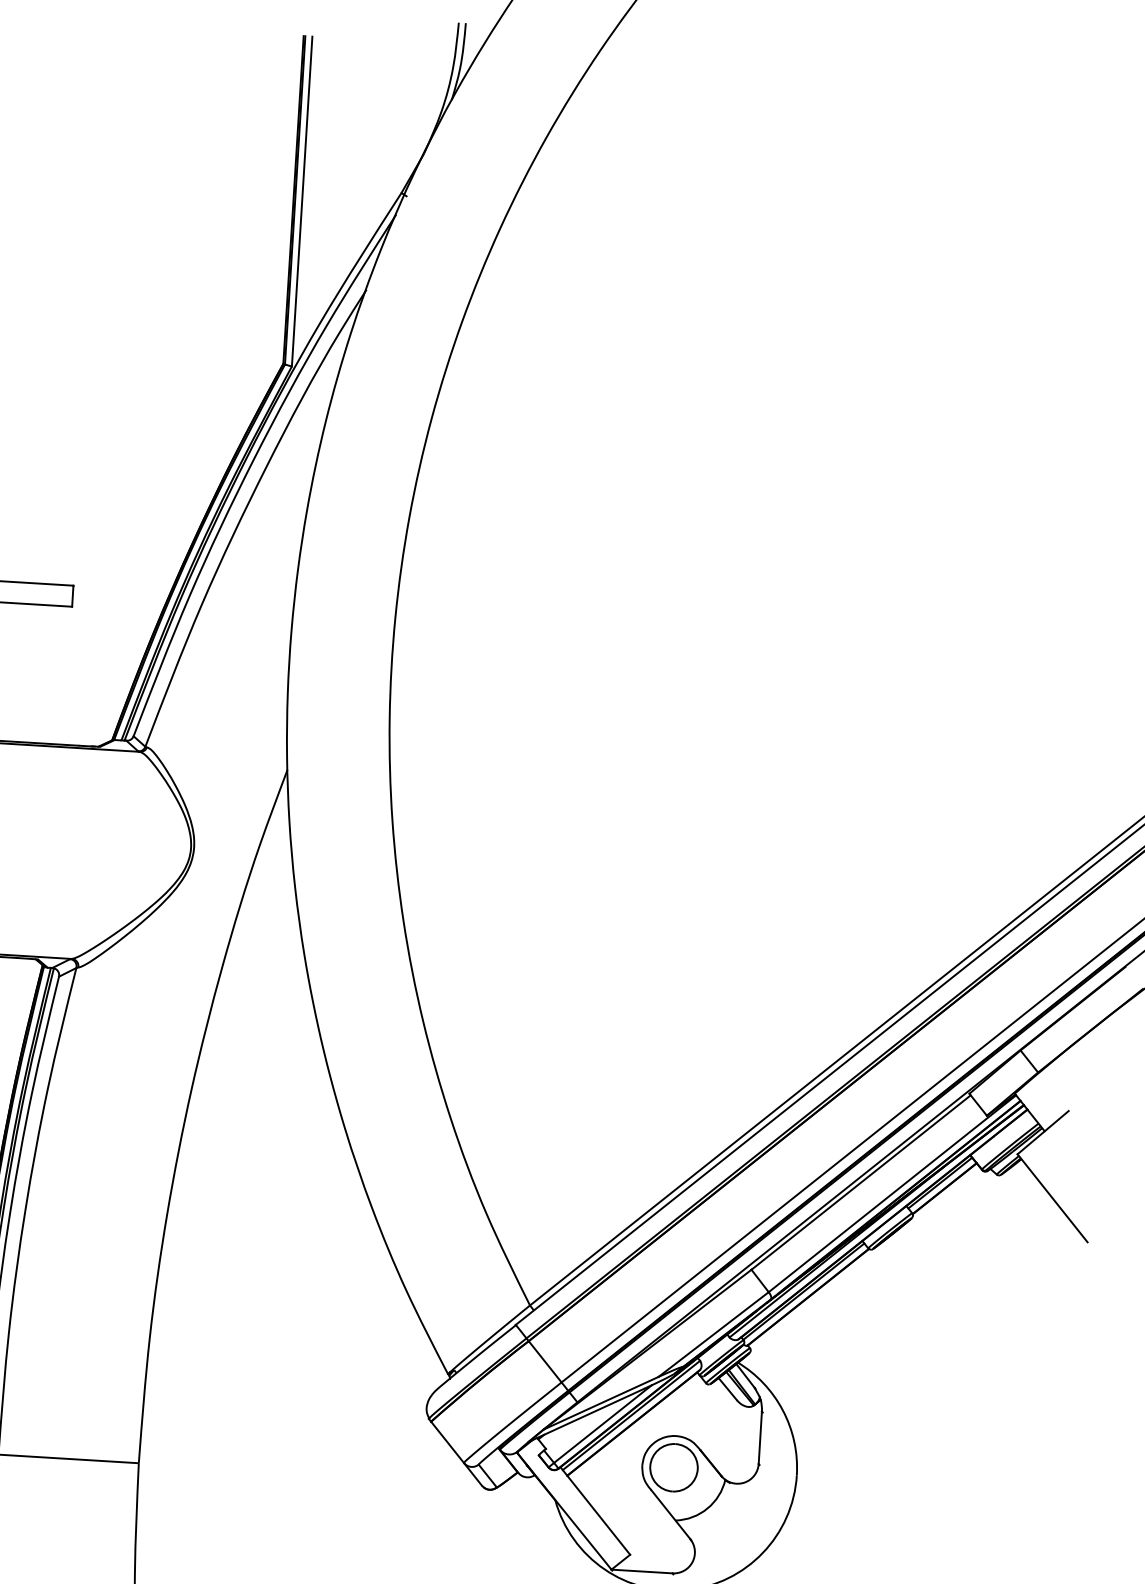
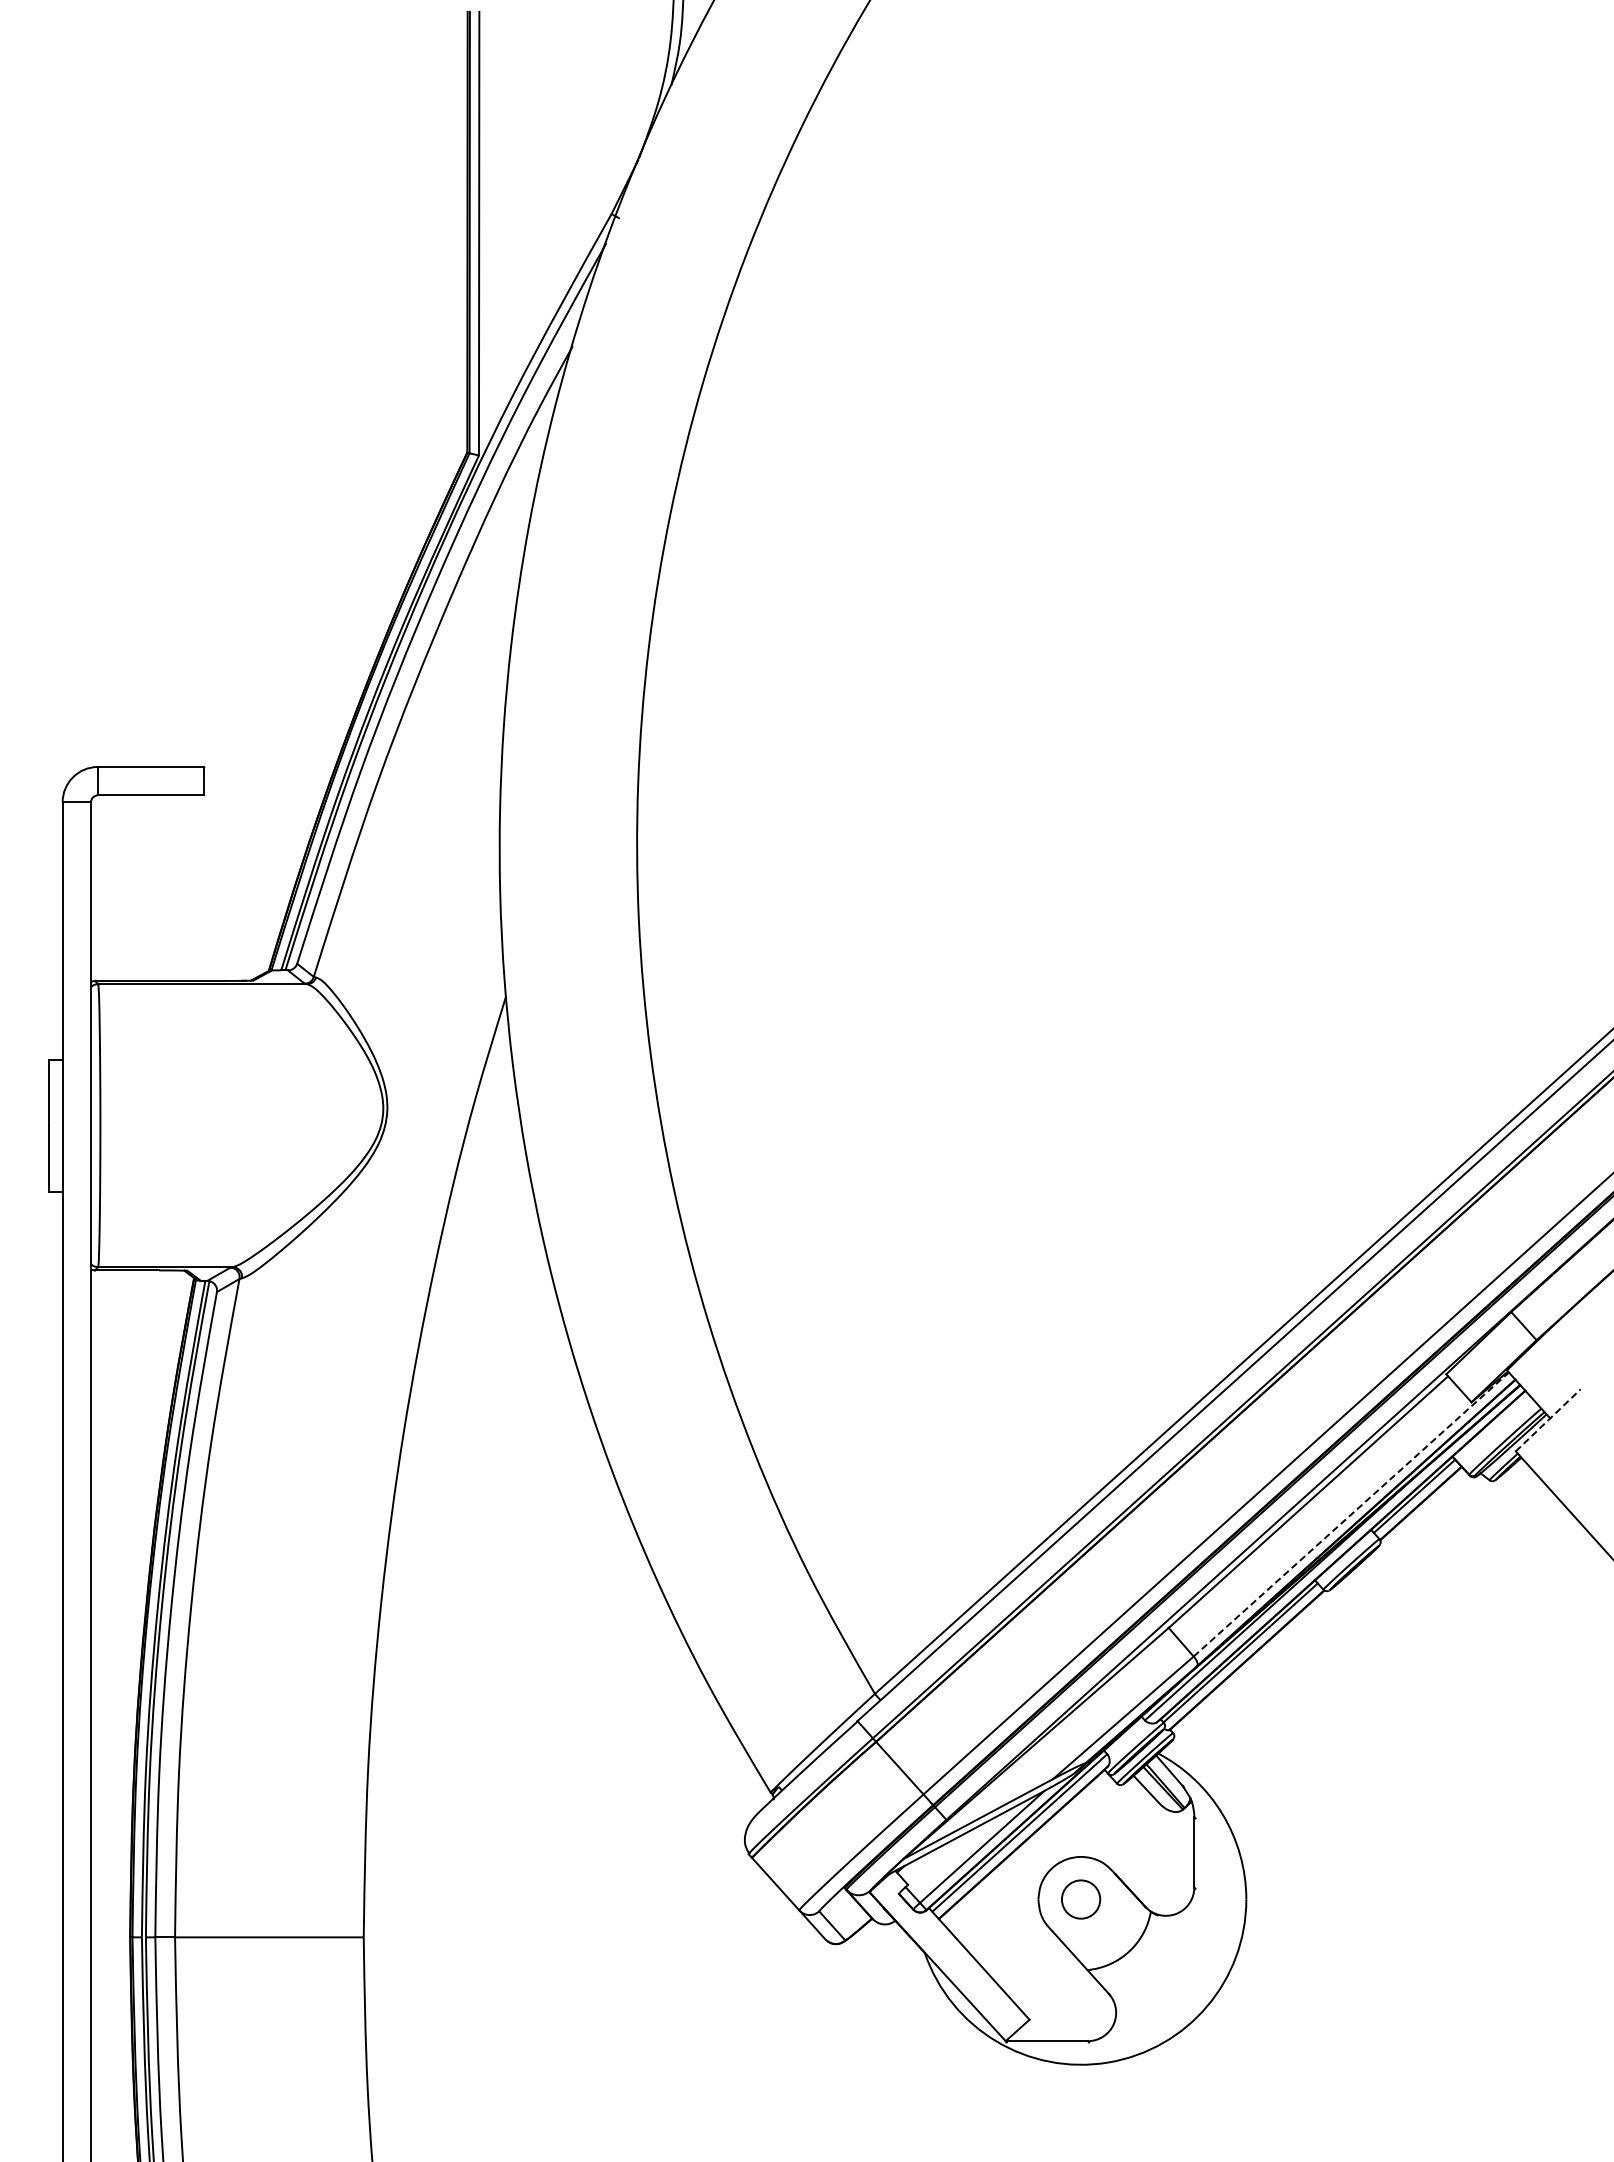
line: (1043, 1132) -> (1548, 1420), solid -> dashed
line: (892, 1193) -> (1351, 1514), solid -> dashed
part: (673, 1467) -> (1080, 1899), size x0.6

